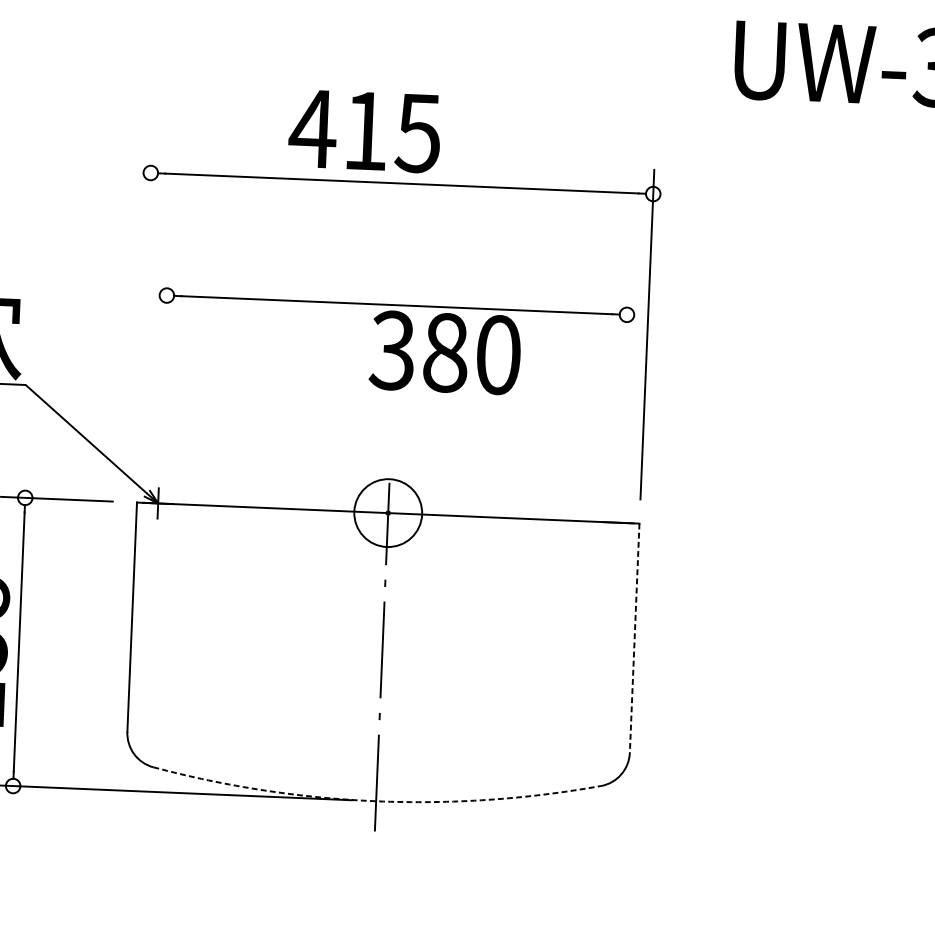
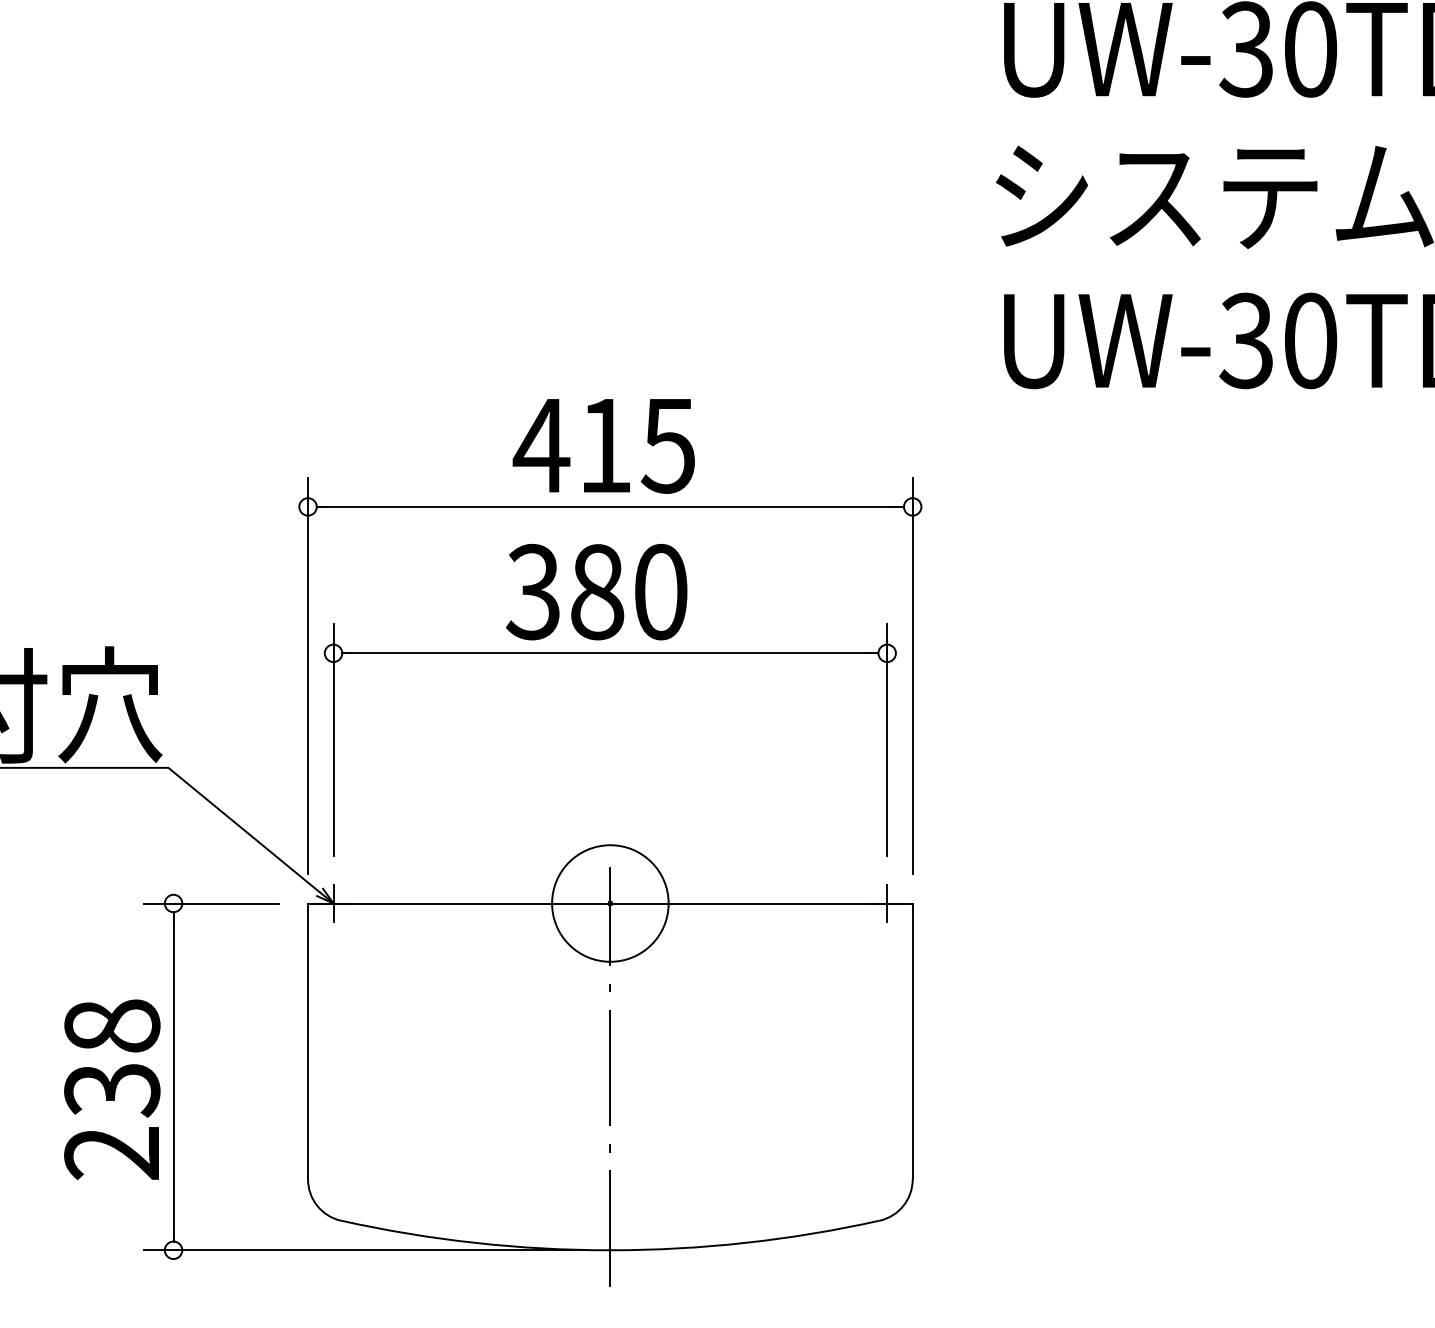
text: (364, 131) -> (603, 446), moved
line: (145, 313) -> (308, 675), added
text: (445, 352) -> (596, 591), moved
line: (163, 368) -> (333, 740), added
line: (624, 387) -> (887, 740), added
circle: (388, 513) -> (610, 903), size x1.43
line: (618, 522) -> (887, 903), added
line: (634, 638) -> (912, 1041), dashed -> solid
arc: (376, 801) -> (610, 1250), dashed -> solid

